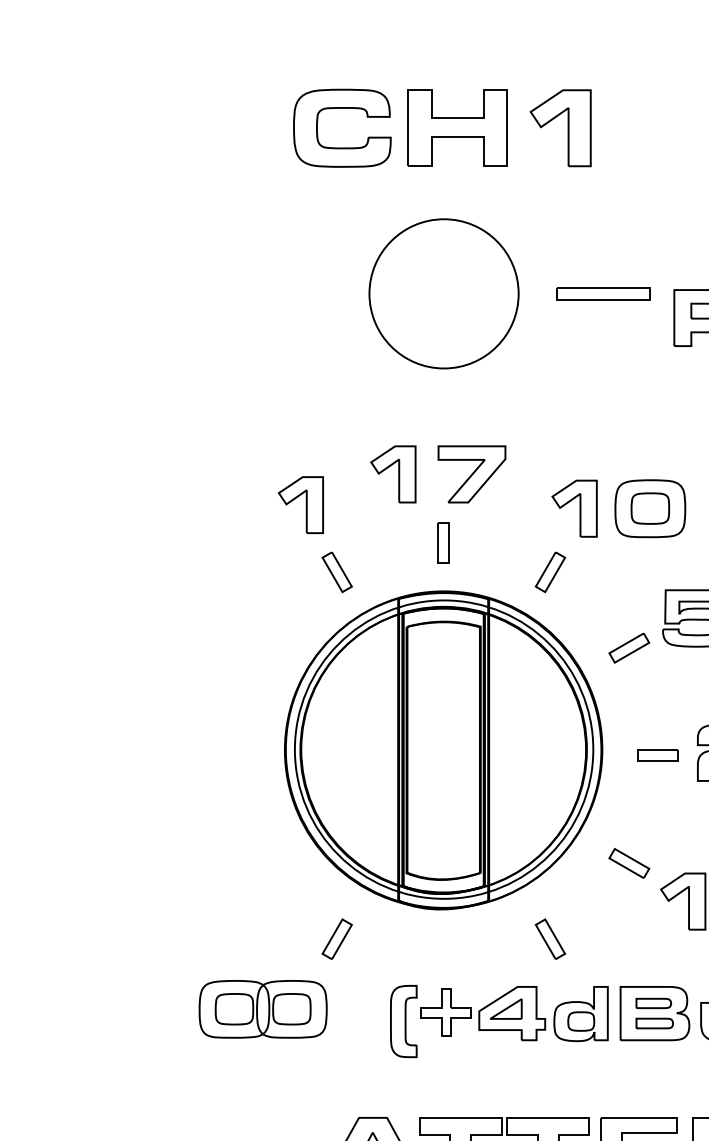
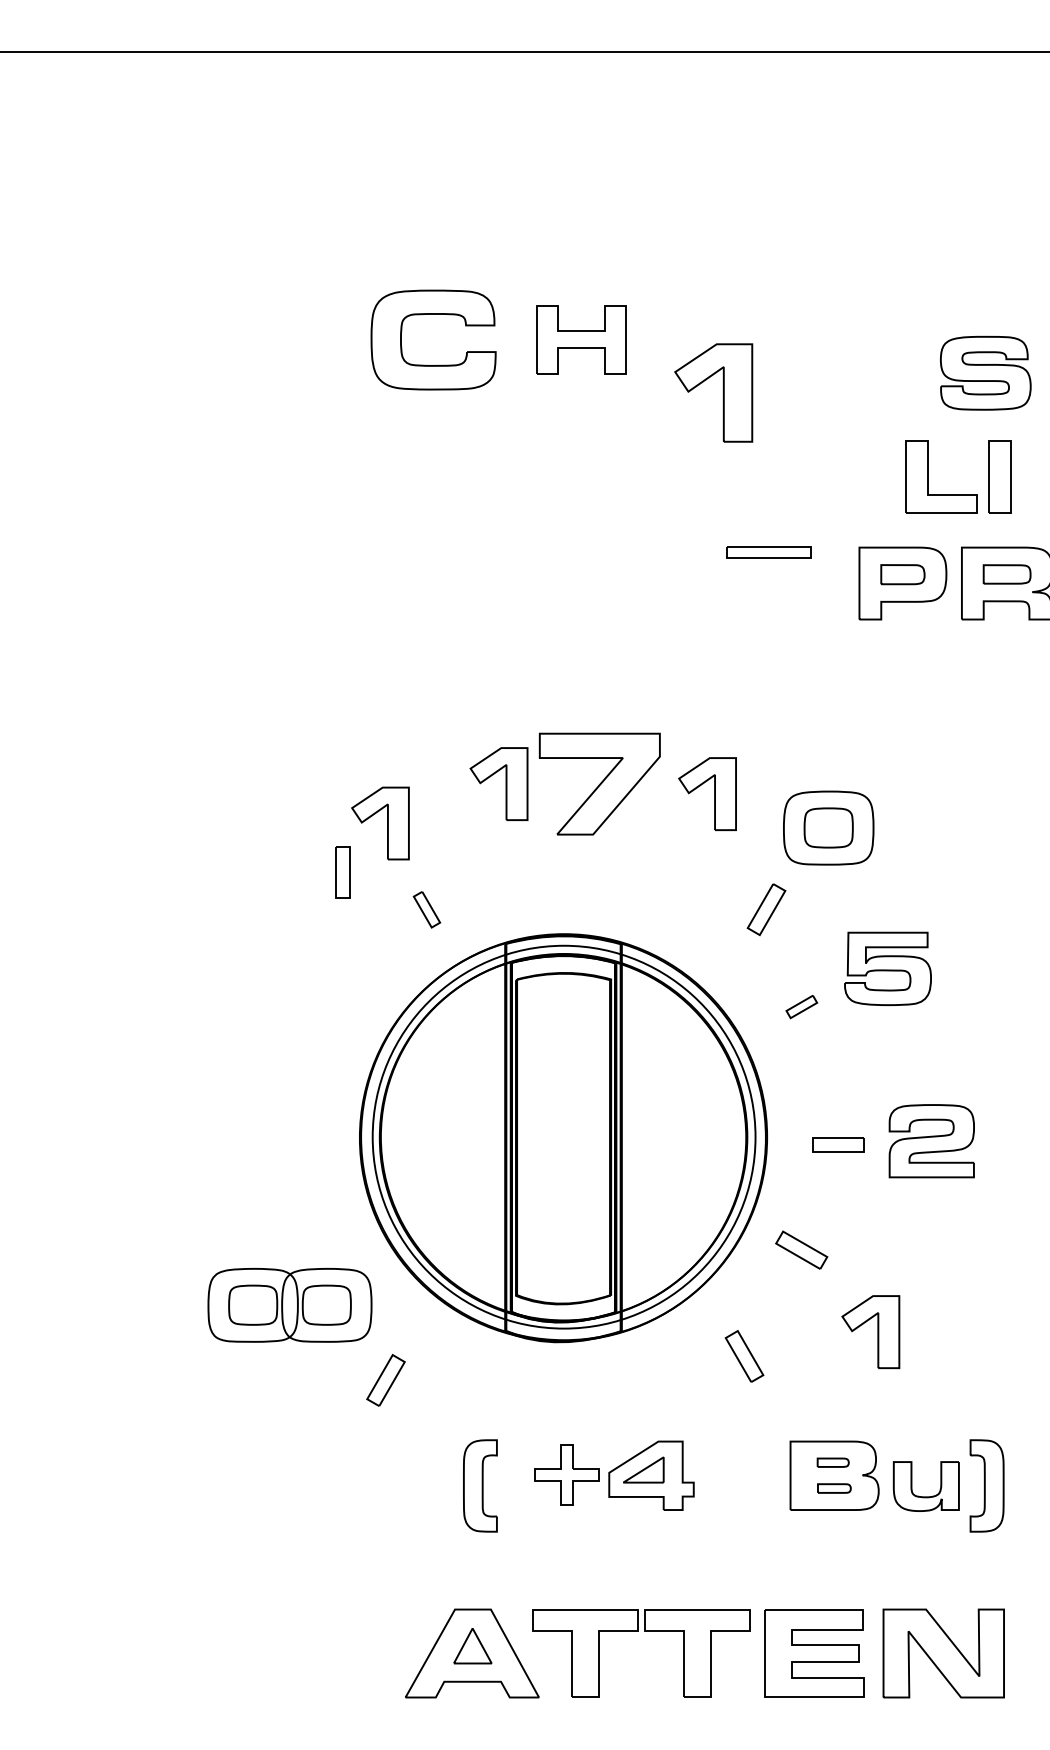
part: (457, 127) -> (581, 339), size x0.7
part: (567, 127) -> (722, 392), moved
part: (443, 293) -> (563, 552), removed
part: (603, 293) -> (768, 552), size x0.7
part: (471, 473) -> (599, 783), size x1.4
part: (580, 508) -> (714, 793), moved
part: (443, 543) -> (342, 872), moved
part: (336, 572) -> (426, 909), size x0.7
part: (550, 572) -> (766, 909), moved
part: (629, 647) -> (801, 1006), size x0.6
part: (629, 862) -> (801, 1249), moved
part: (336, 939) -> (385, 1380), moved
part: (550, 939) -> (744, 1356), moved
part: (654, 1003) -> (833, 1462), size x0.7
part: (262, 1009) -> (289, 1305), moved
part: (580, 1014) -> (739, 1476), removed
part: (403, 1021) -> (480, 1485), moved
part: (654, 1023) -> (834, 1488), size x0.7

